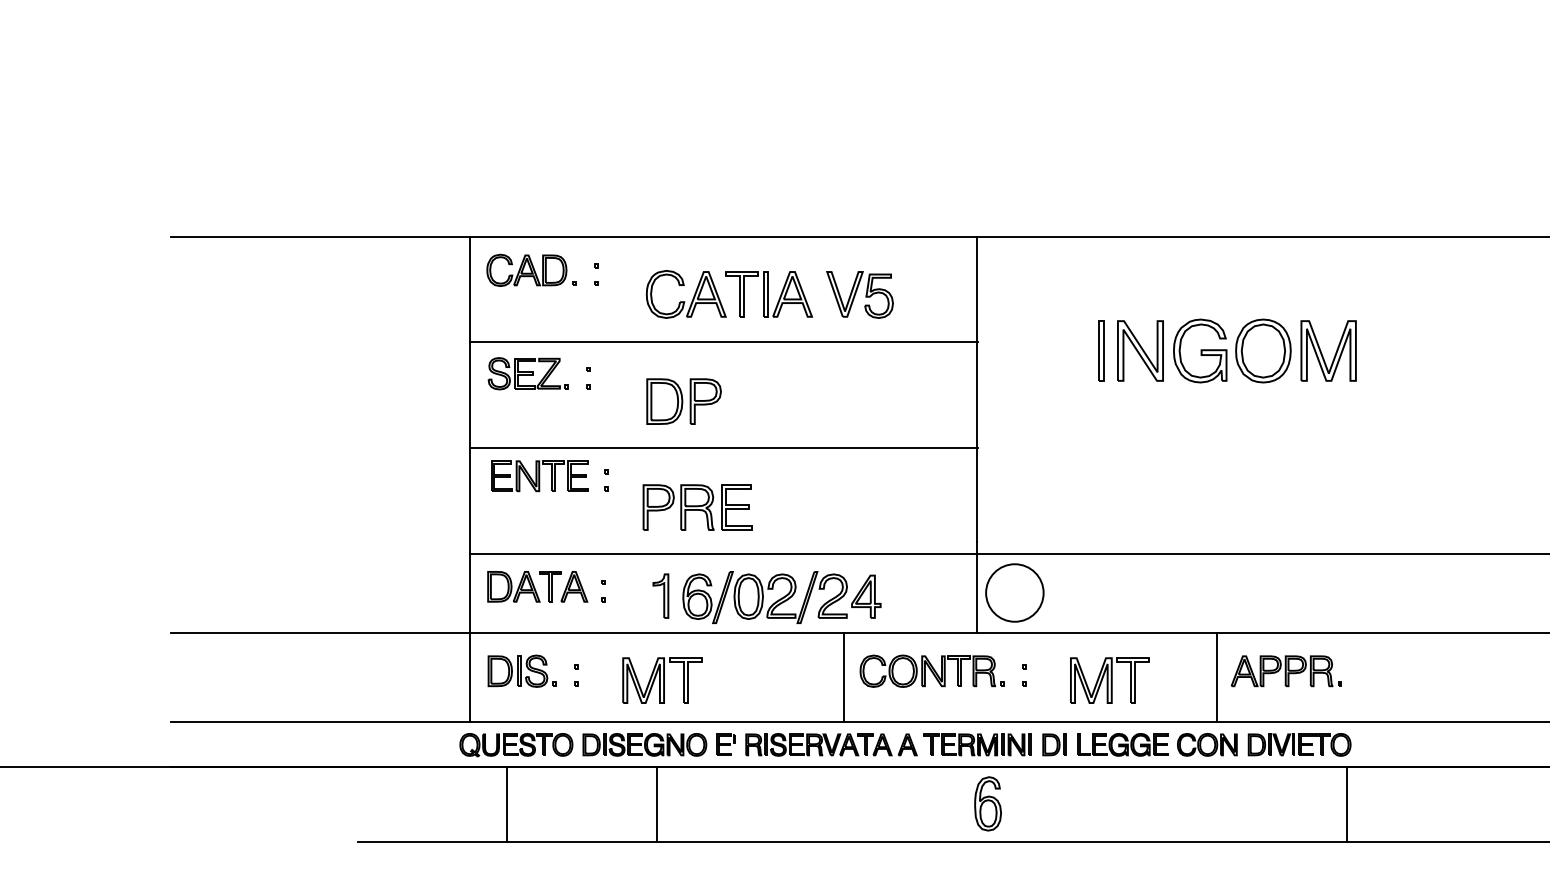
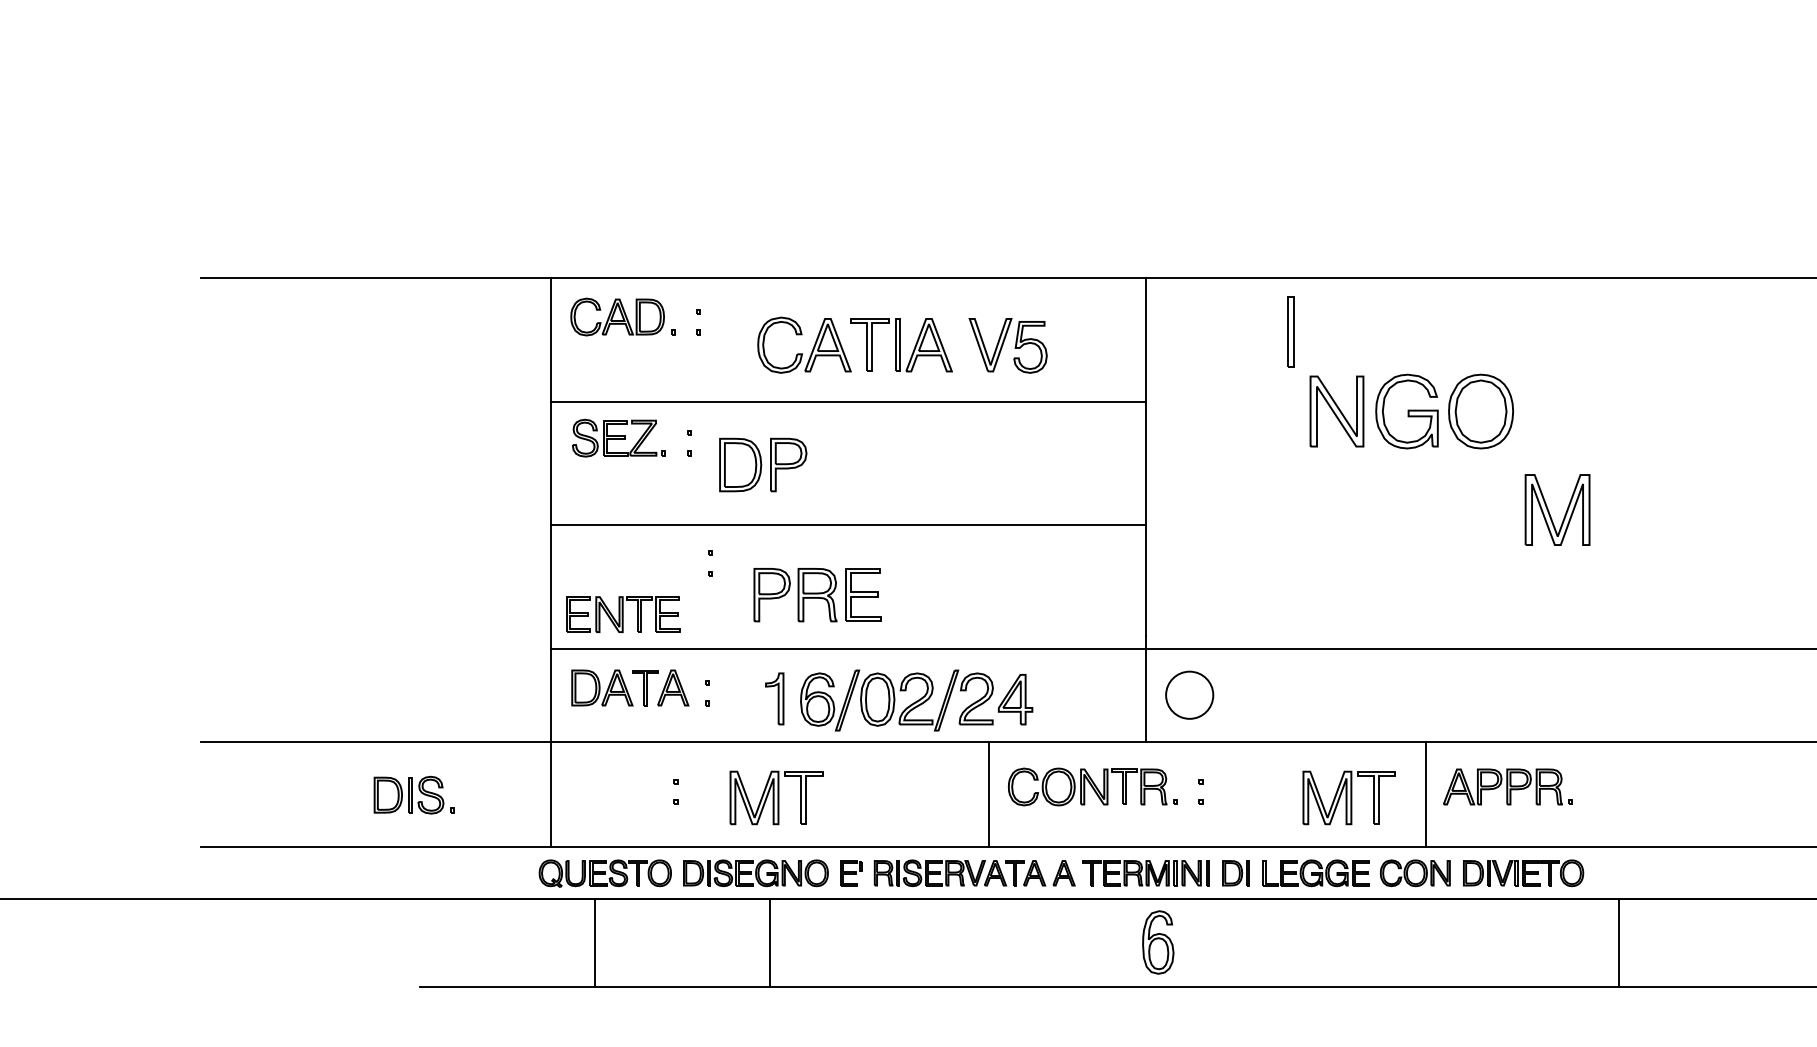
part: (1101, 350) -> (1291, 331), moved
part: (1322, 353) -> (1550, 512), moved
part: (683, 401) -> (762, 464), moved
part: (539, 476) -> (623, 614), moved
circle: (1014, 592) -> (1189, 694), size x0.7
part: (521, 670) -> (413, 794), moved
part: (1109, 680) -> (1348, 797), moved
line: (1346, 804) -> (1618, 943), moved

